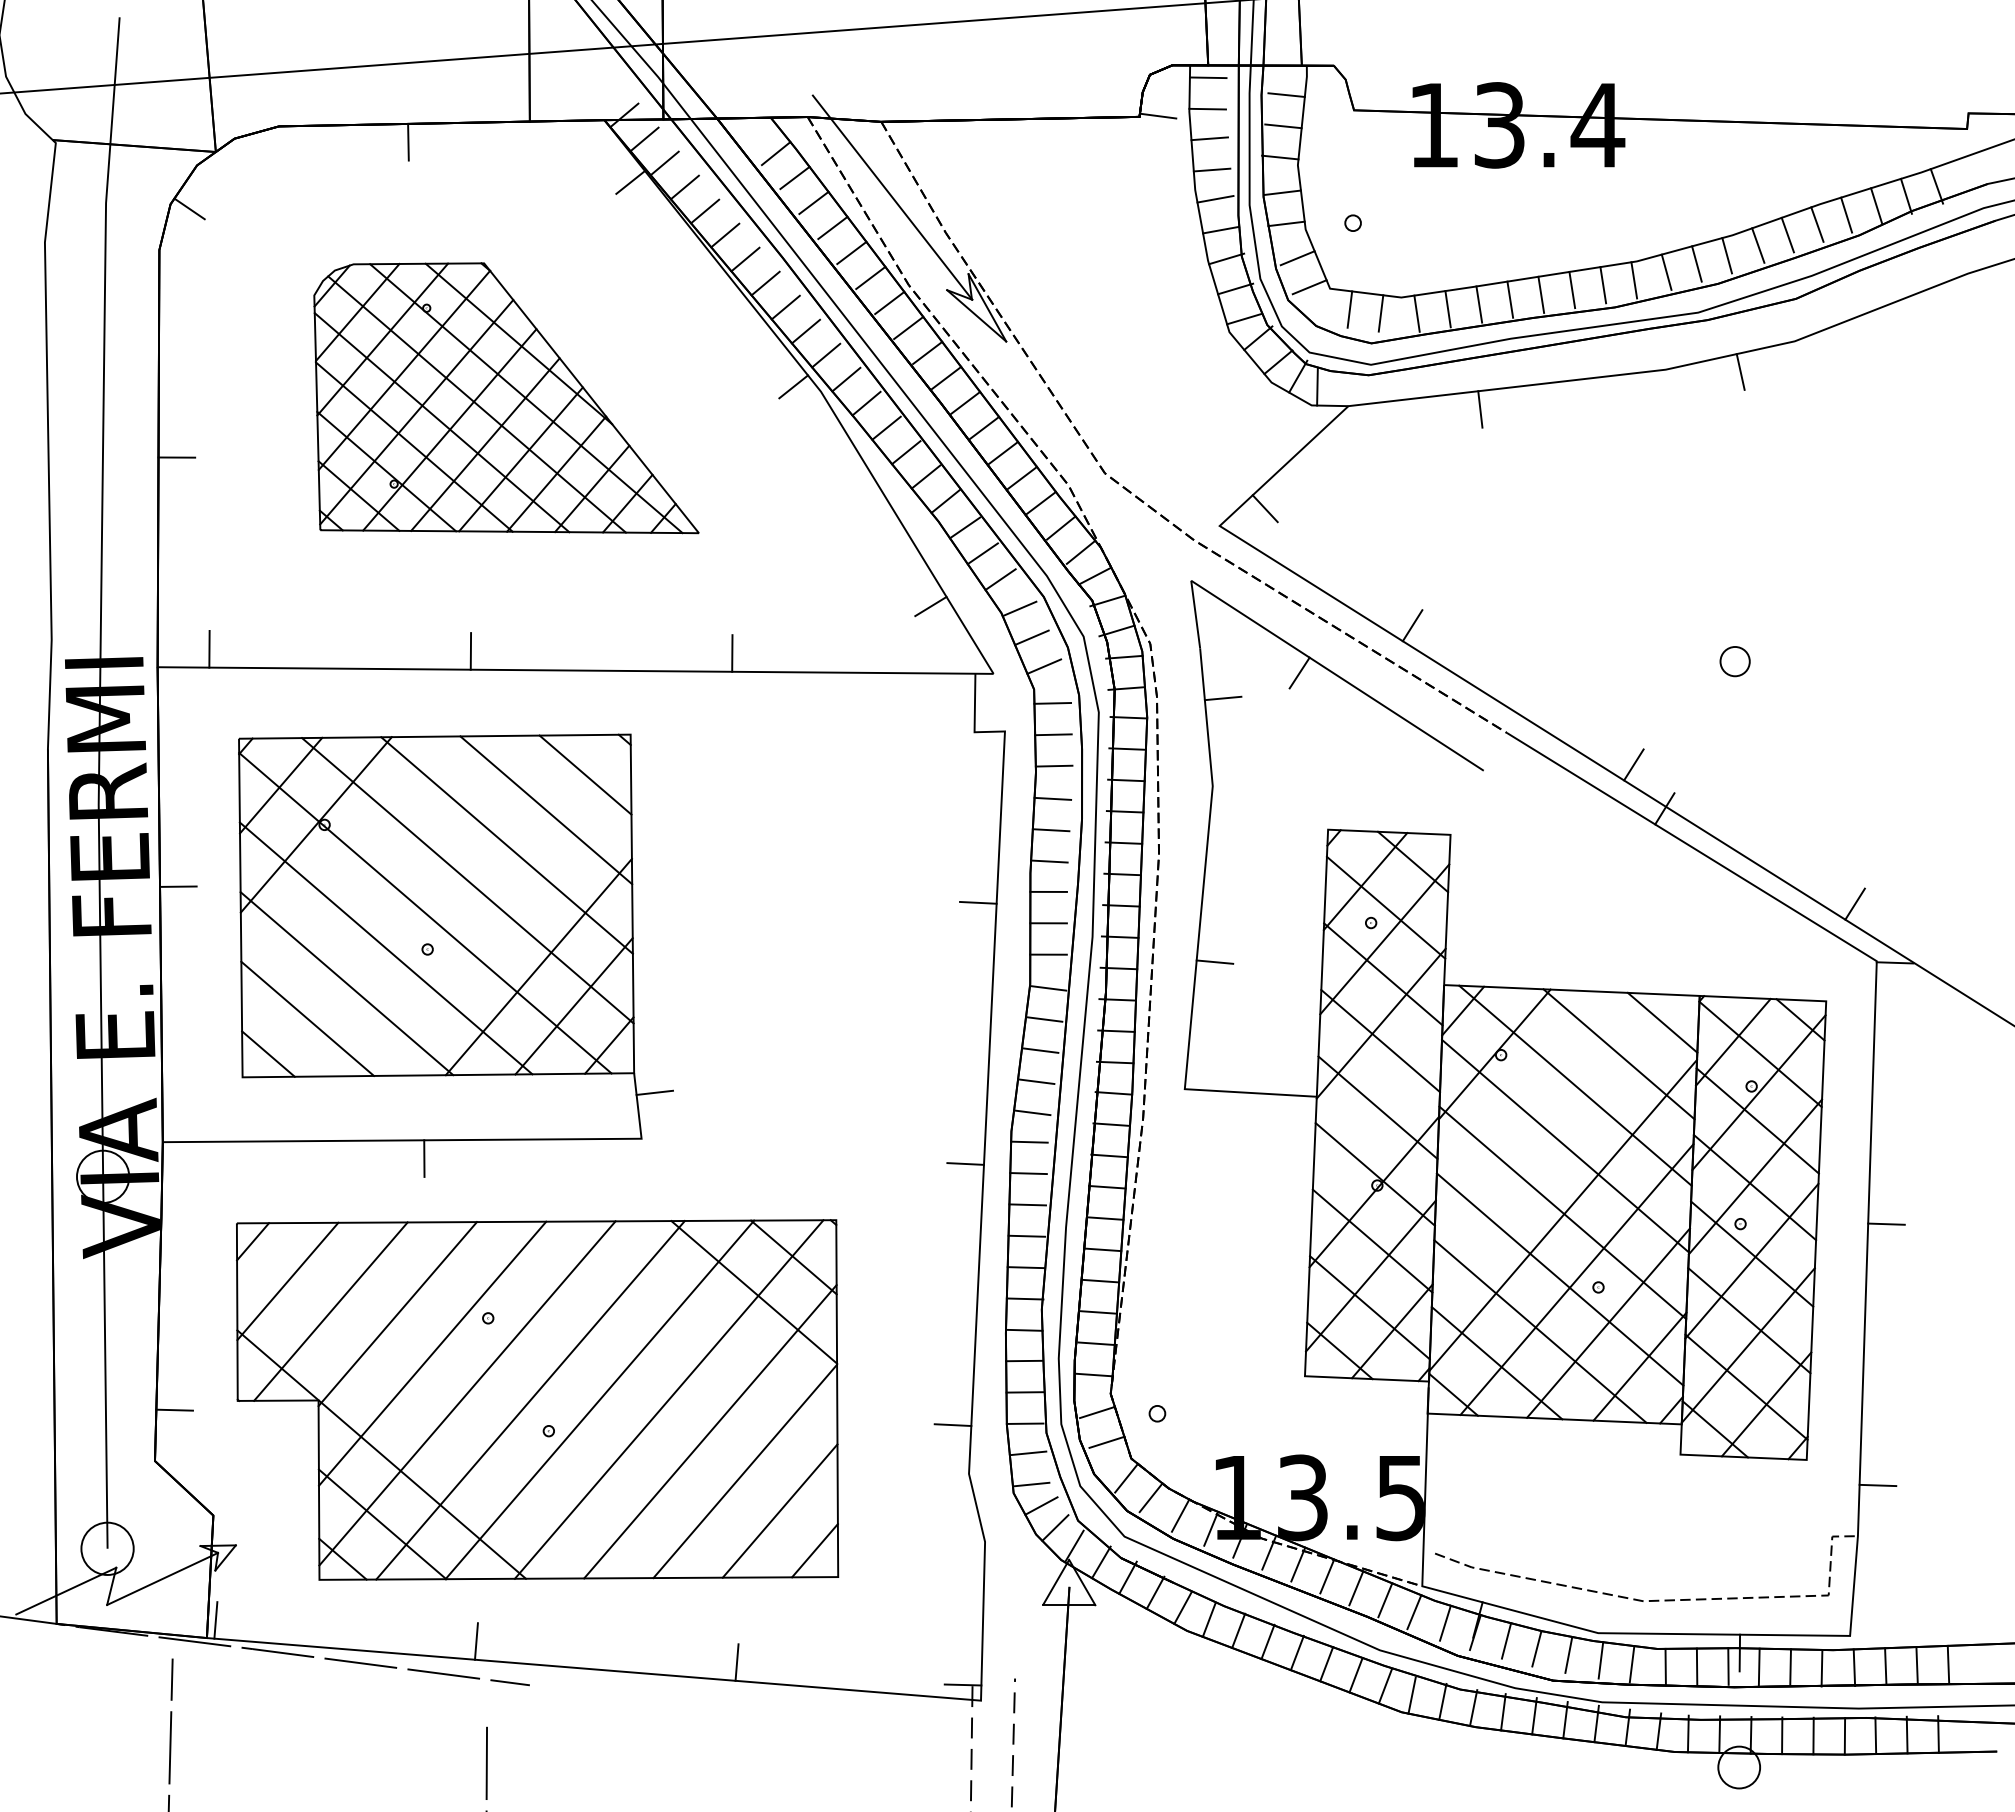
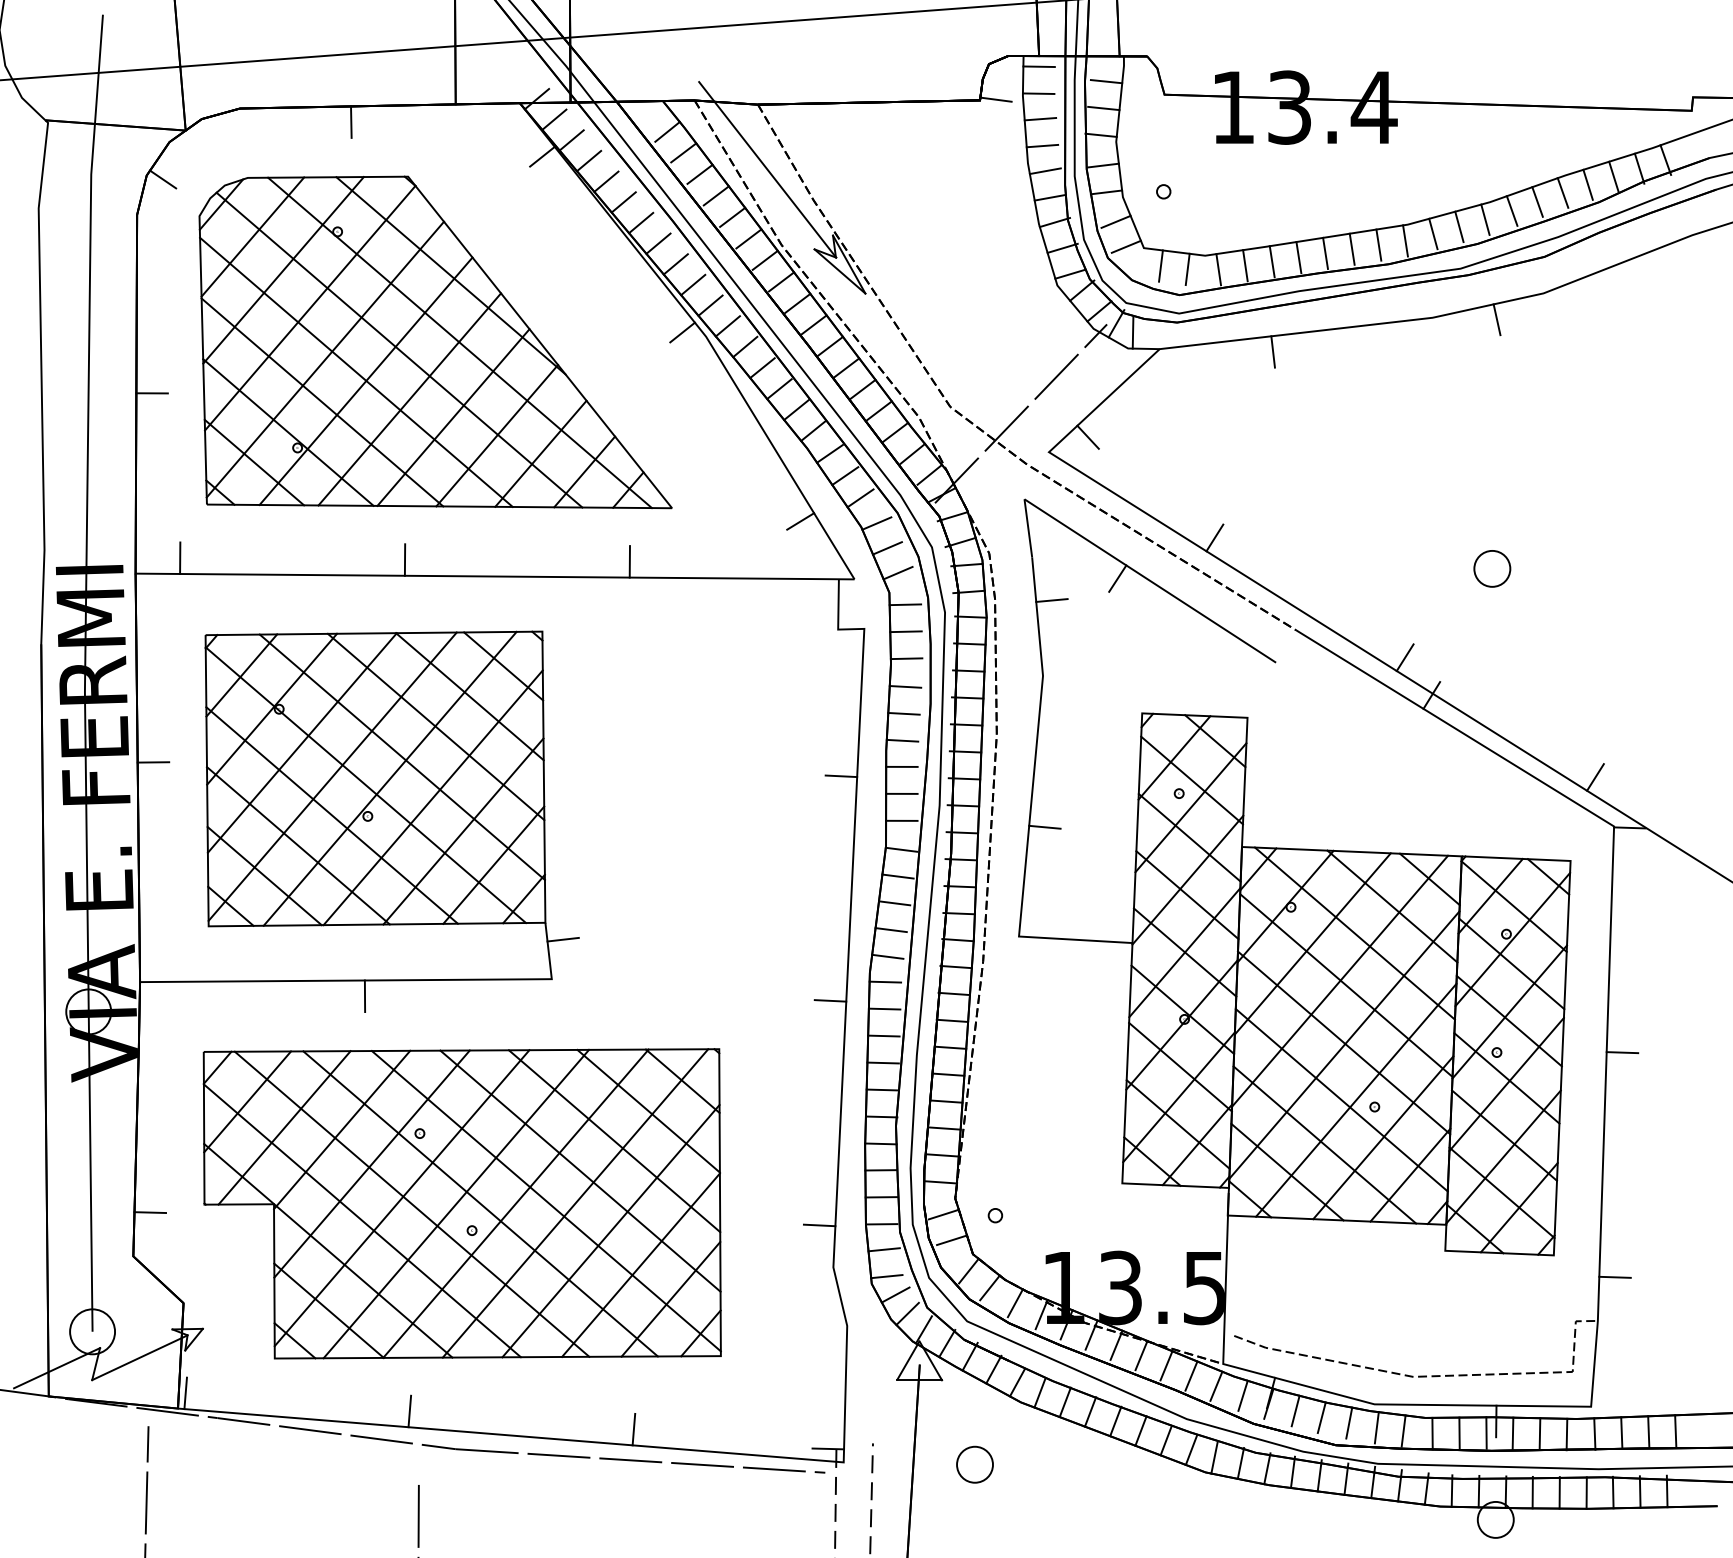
part: (506, 397) -> (435, 341), size x1.43
line: (1187, 481) -> (1021, 413), added
part: (1734, 661) -> (1491, 568), size x1.43
line: (351, 863) -> (302, 742), added
line: (386, 902) -> (332, 775), added
line: (453, 905) -> (390, 778), added
line: (503, 927) -> (433, 797), added
line: (1526, 1097) -> (1312, 943), added
line: (1377, 1107) -> (1184, 952), added
line: (1557, 1141) -> (1339, 981), added
line: (714, 1326) -> (614, 1140), added
line: (674, 1361) -> (580, 1170), added
line: (635, 1396) -> (546, 1200), added
line: (558, 1399) -> (480, 1203), added
line: (479, 1400) -> (412, 1204), added
line: (421, 1419) -> (362, 1220), added
line: (744, 1698) -> (640, 1460), added
part: (1133, 1703) -> (974, 1464), added

